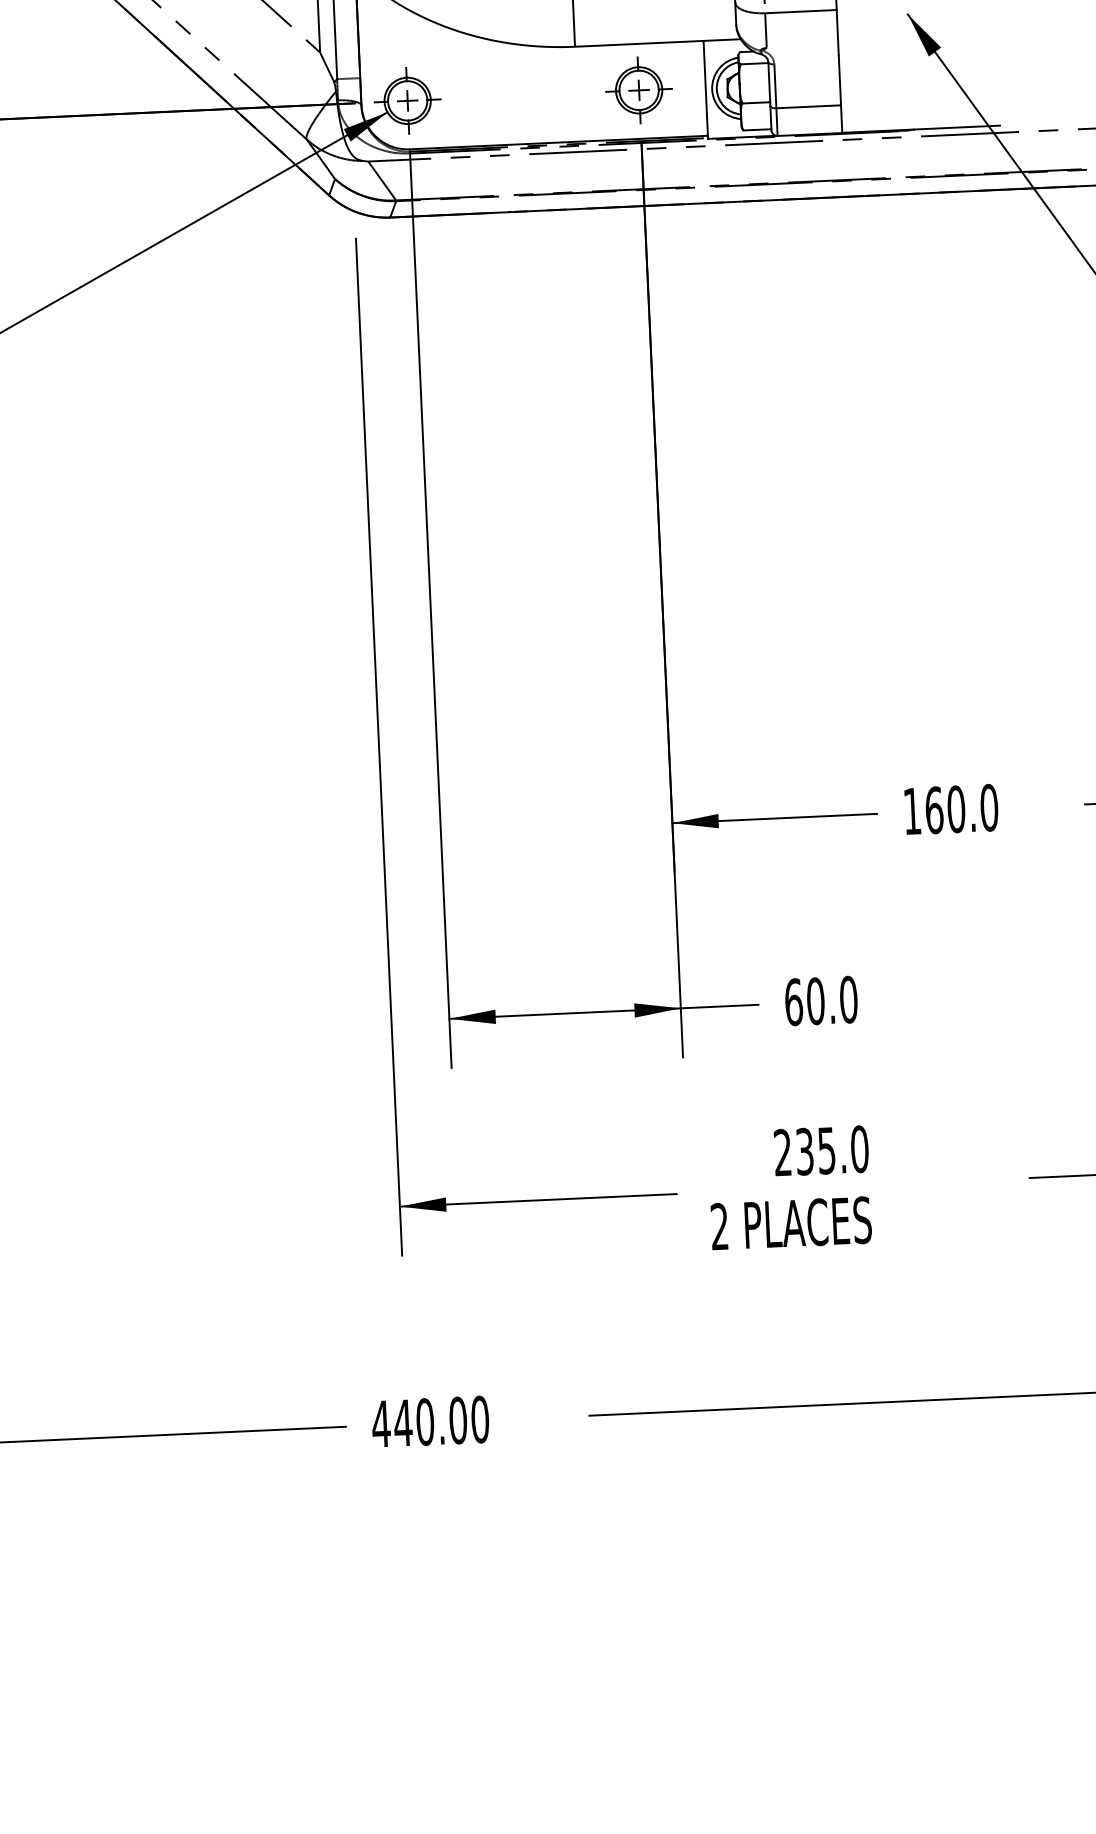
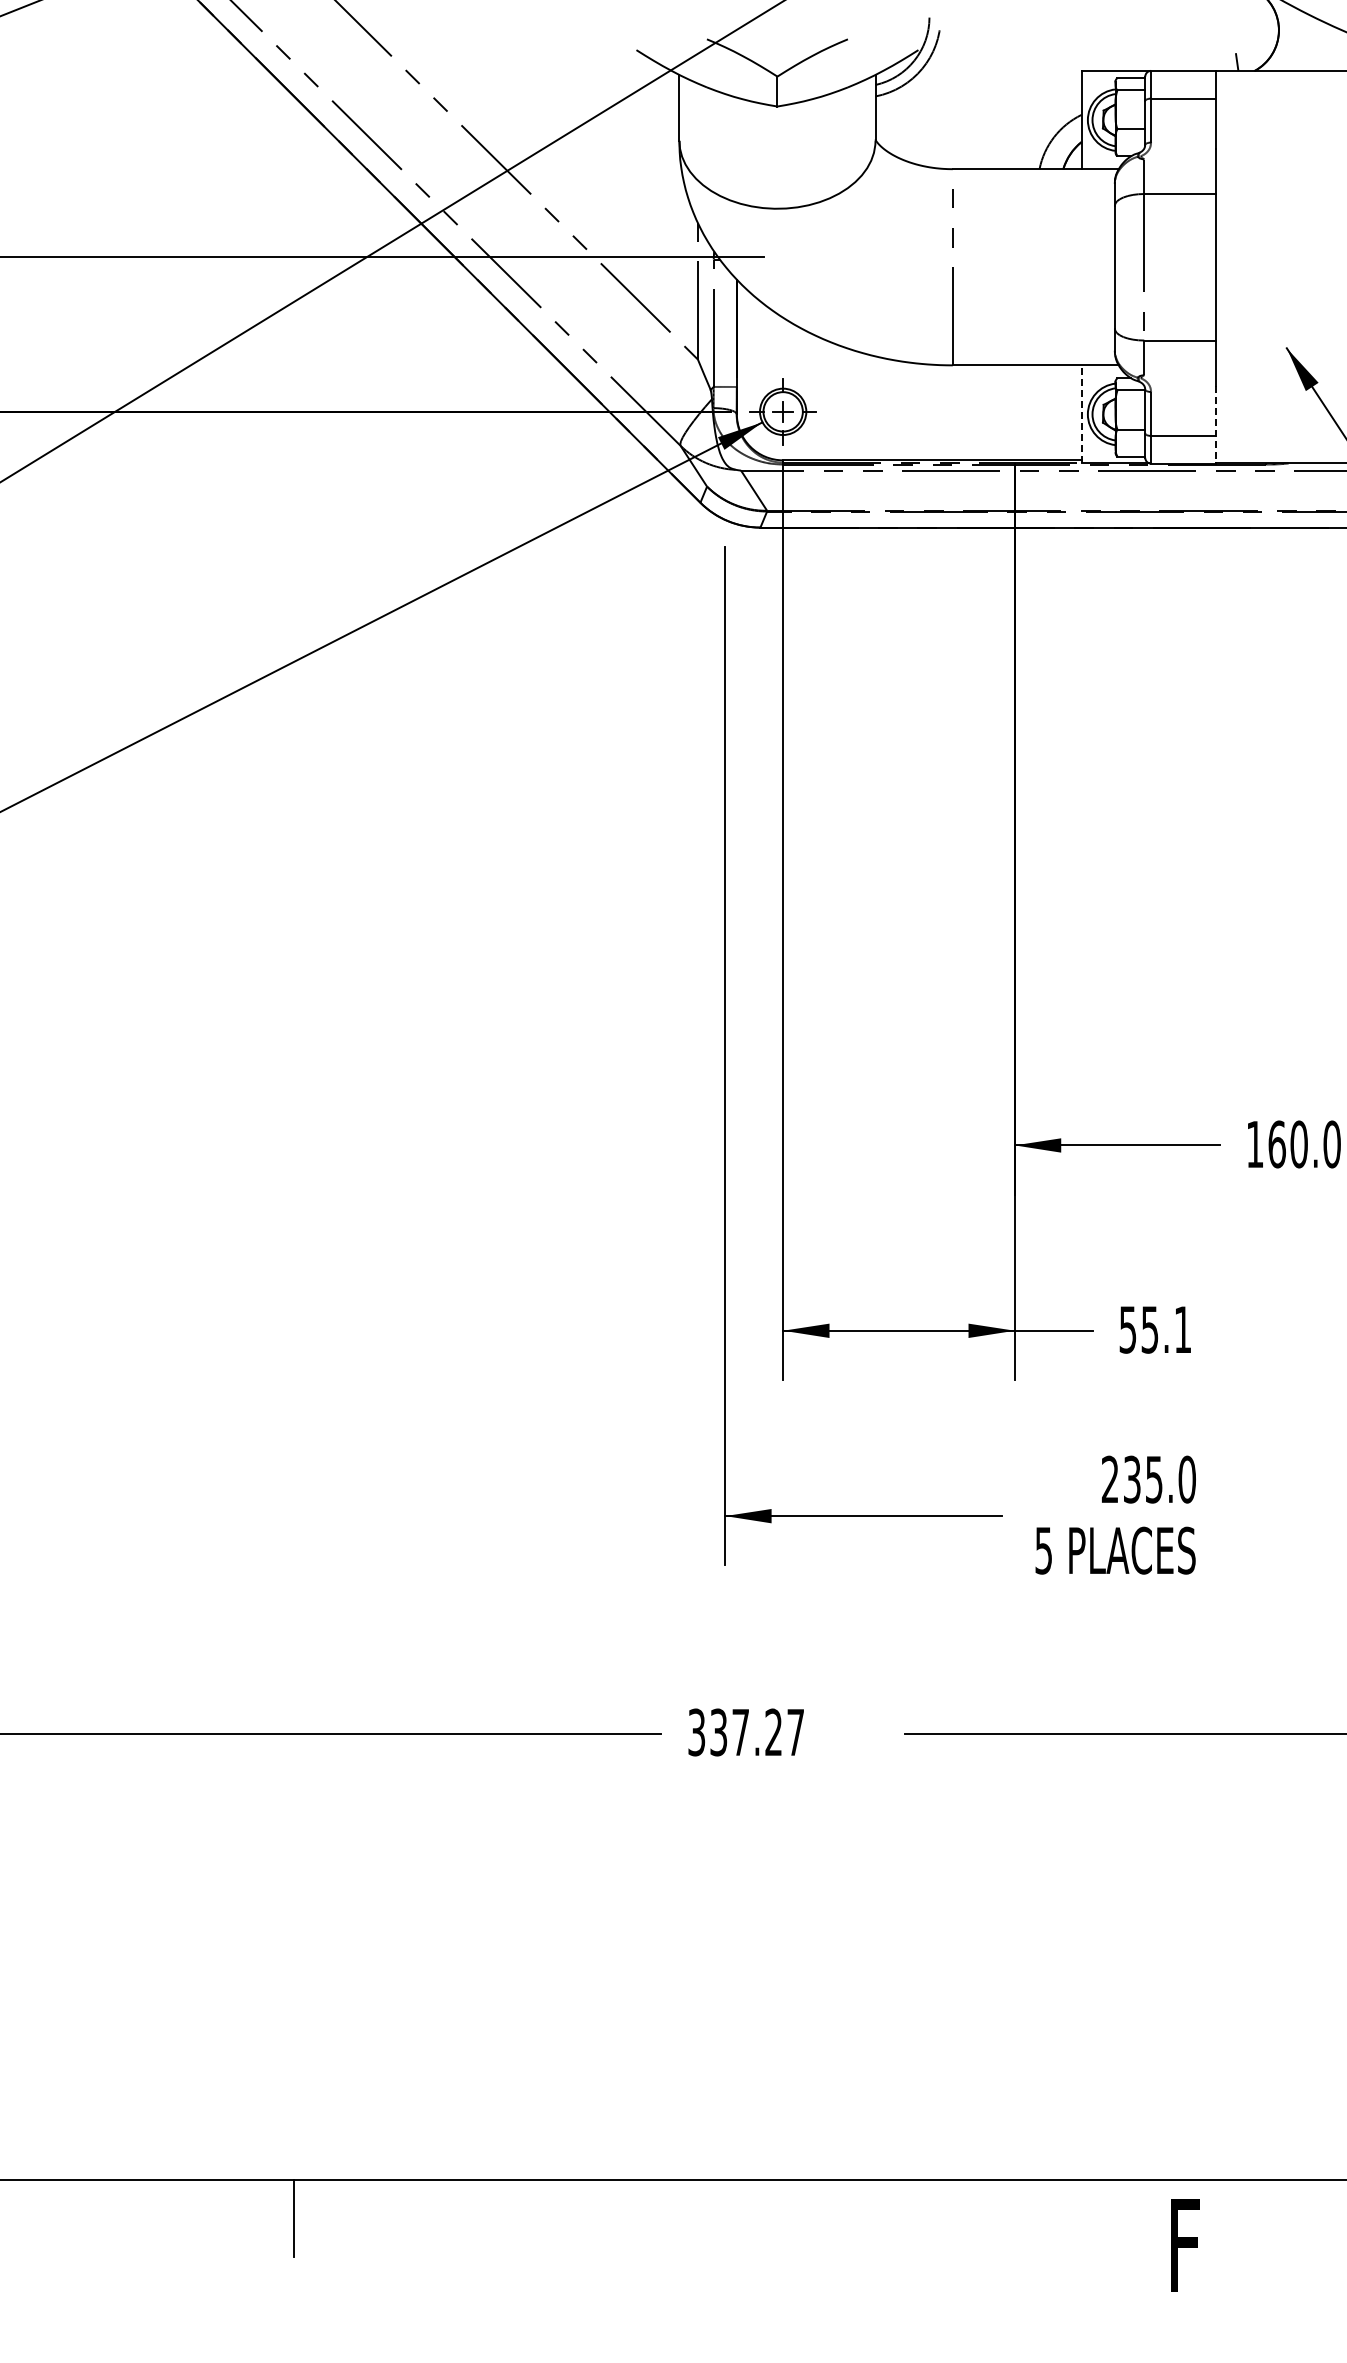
line: (705, 89) -> (1081, 413), solid -> dashed
part: (638, 90) -> (1014, 411), removed
line: (840, 93) -> (1215, 424), solid -> dashed
text: (821, 1000) -> (1155, 1329), 60.0 -> 55.1
text: (719, 1226) -> (1043, 1550), 2 -> 5
text: (429, 1421) -> (745, 1732), 440.00 -> 337.27

